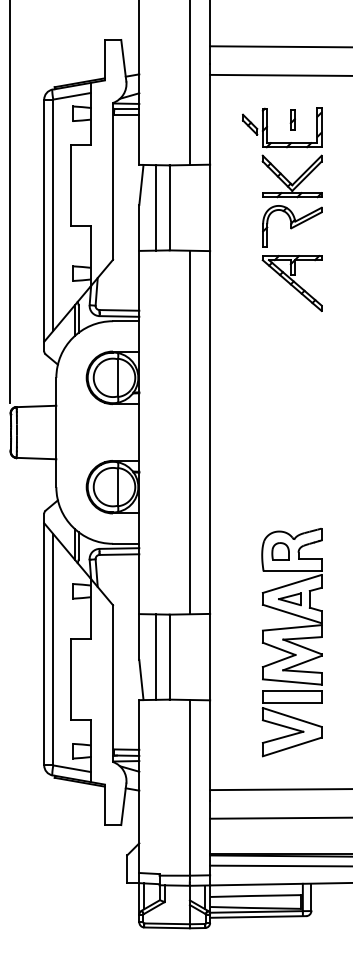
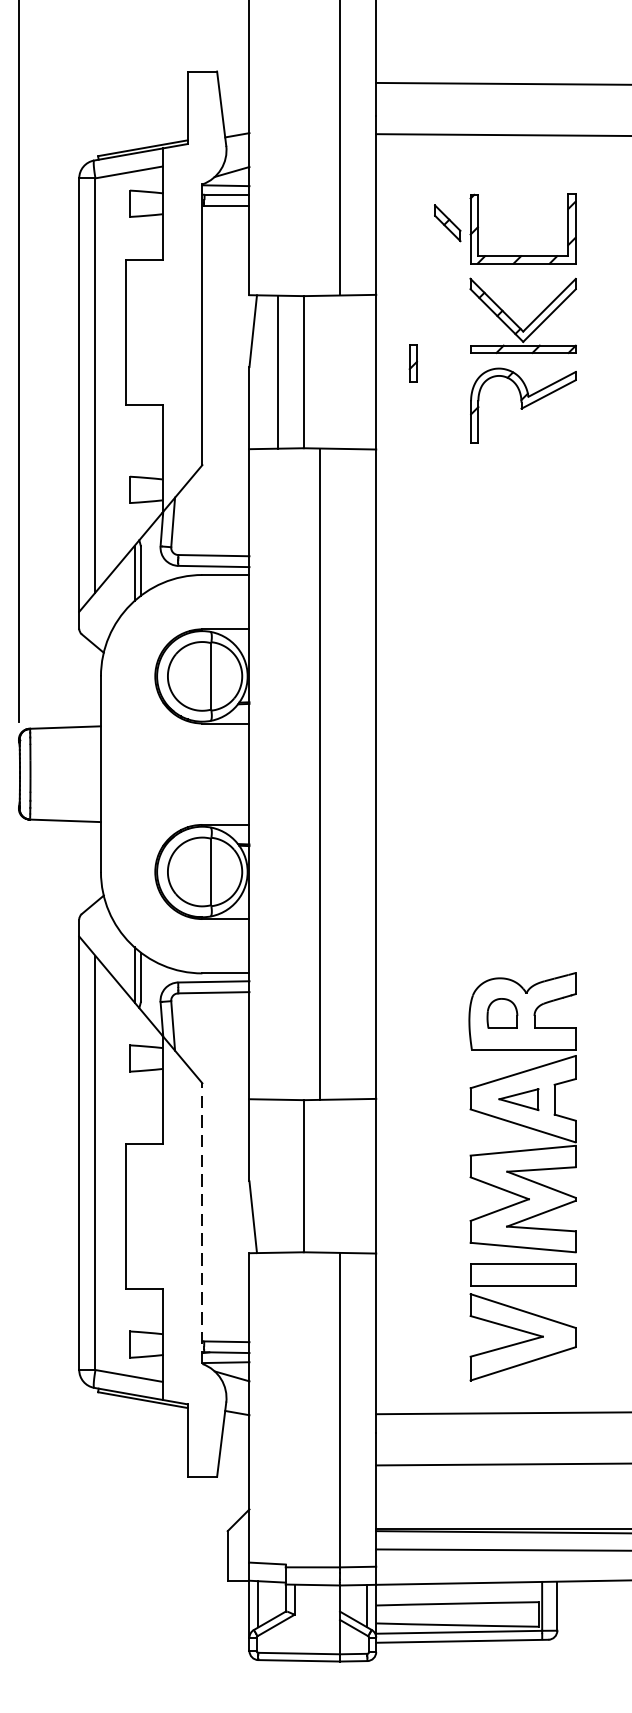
part: (292, 119) -> (412, 362), moved
part: (291, 283) -> (521, 507), removed
line: (189, 432) -> (319, 774), moved
part: (291, 642) -> (521, 1176), moved
line: (155, 656) -> (278, 1175), removed
line: (113, 683) -> (203, 1223), solid -> dashed

